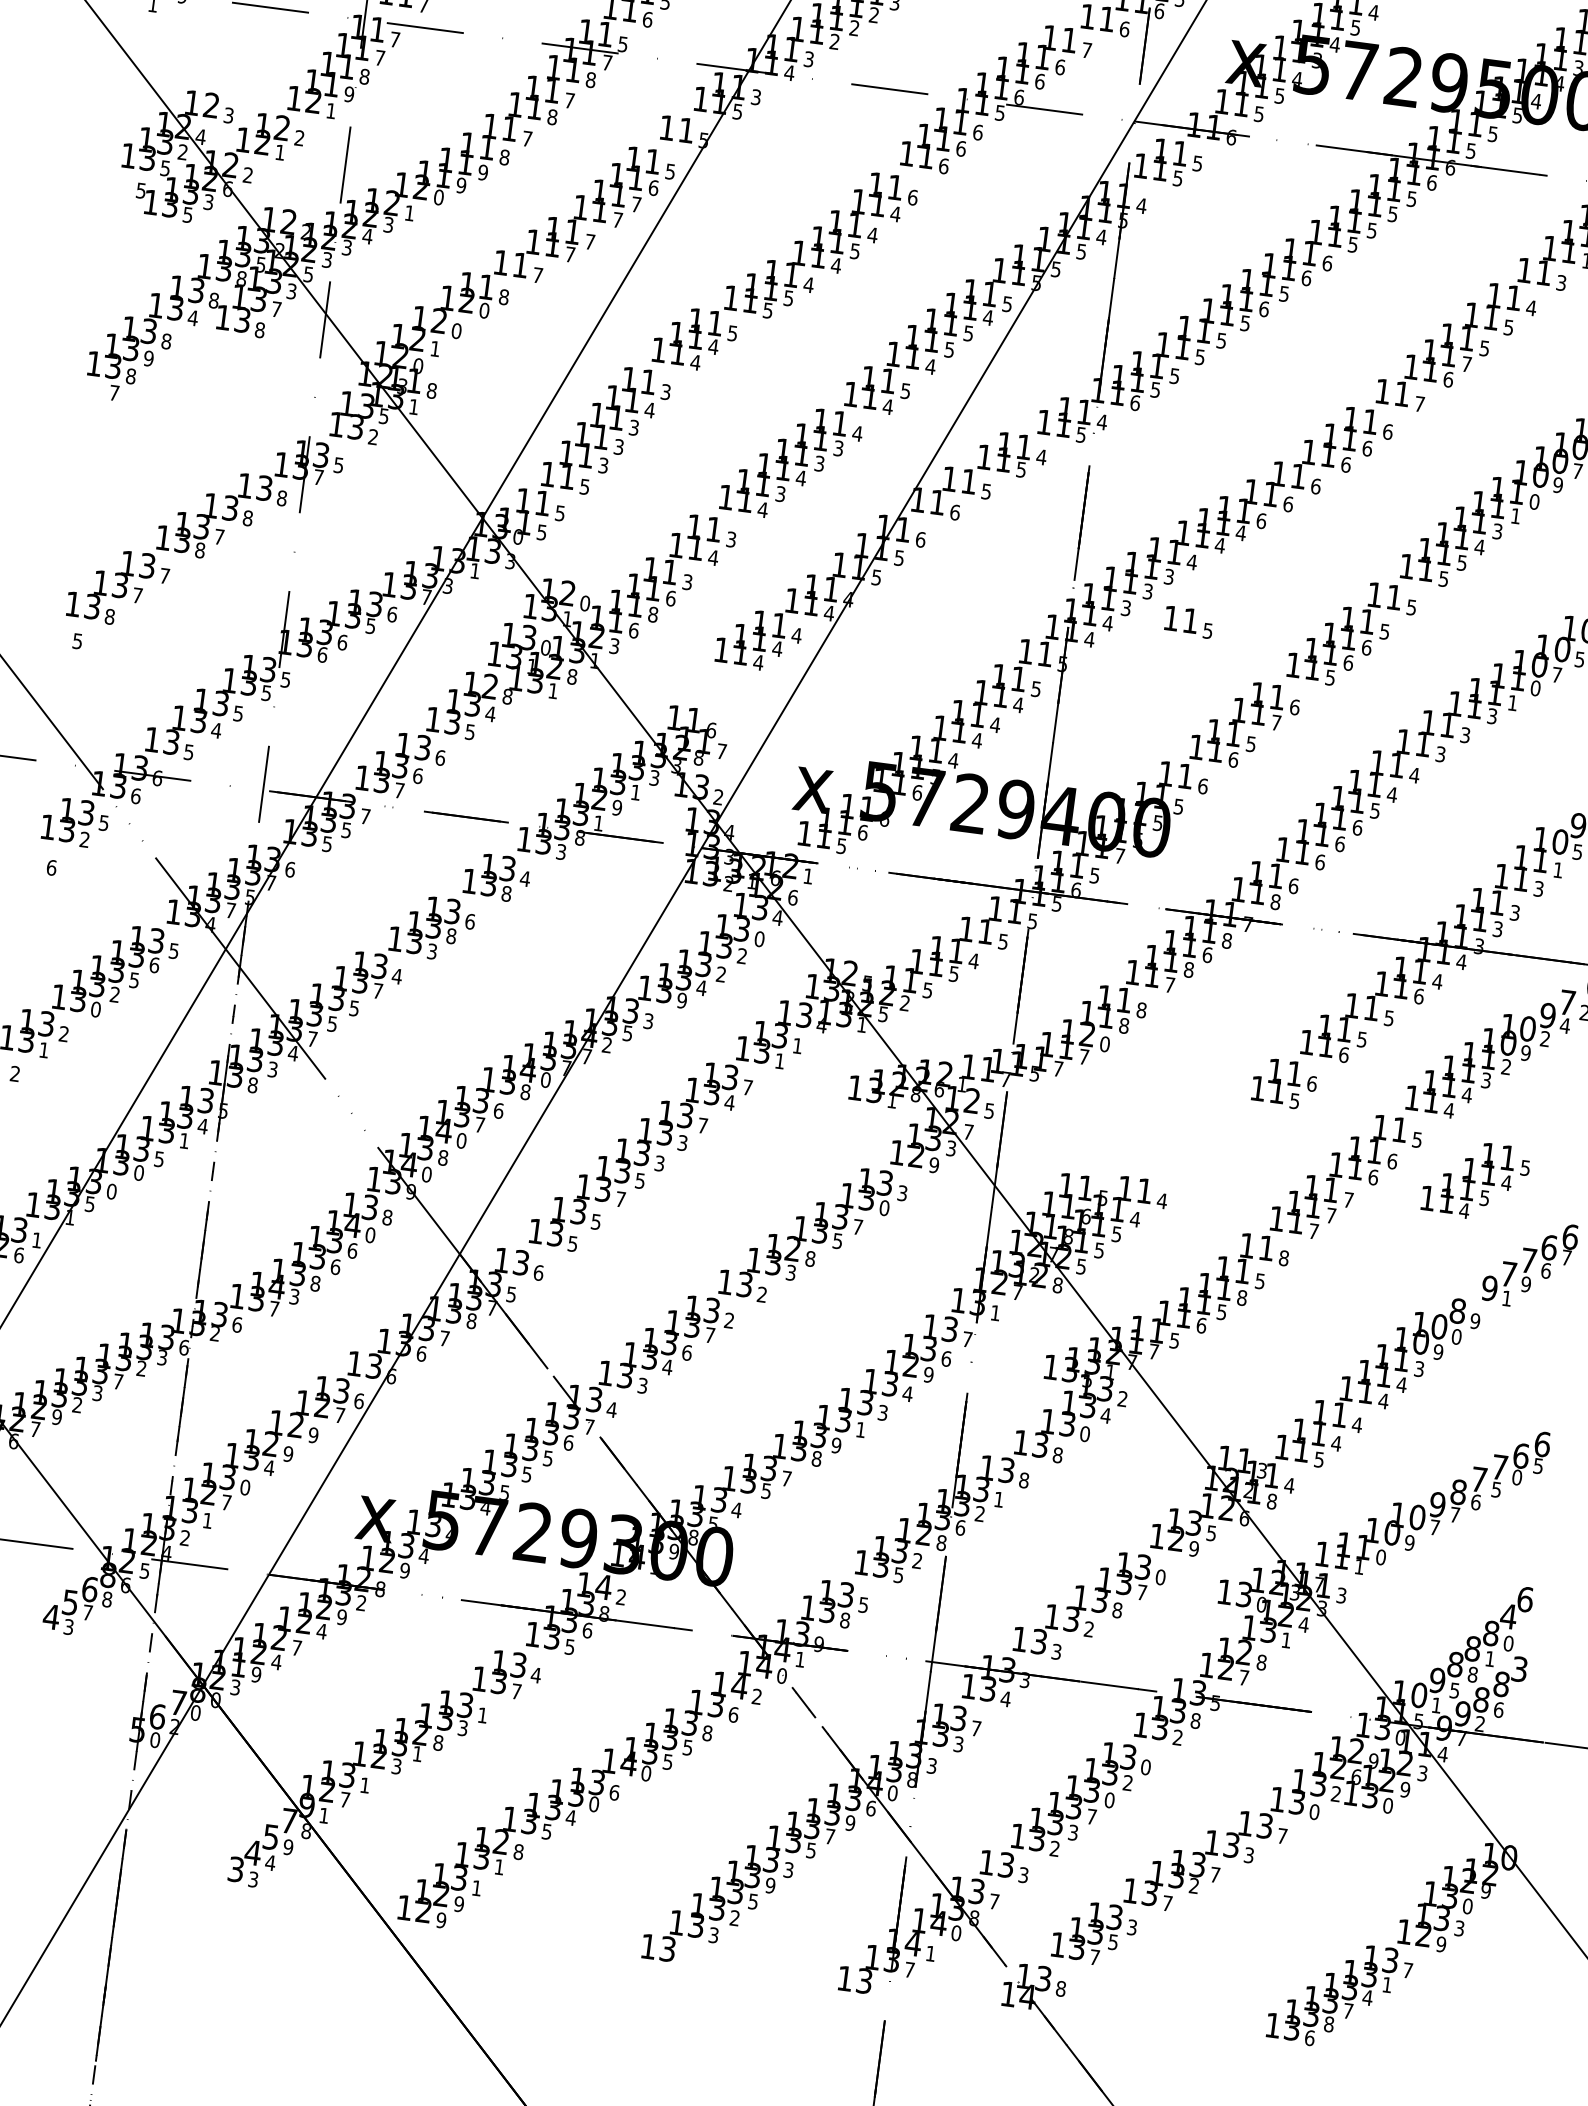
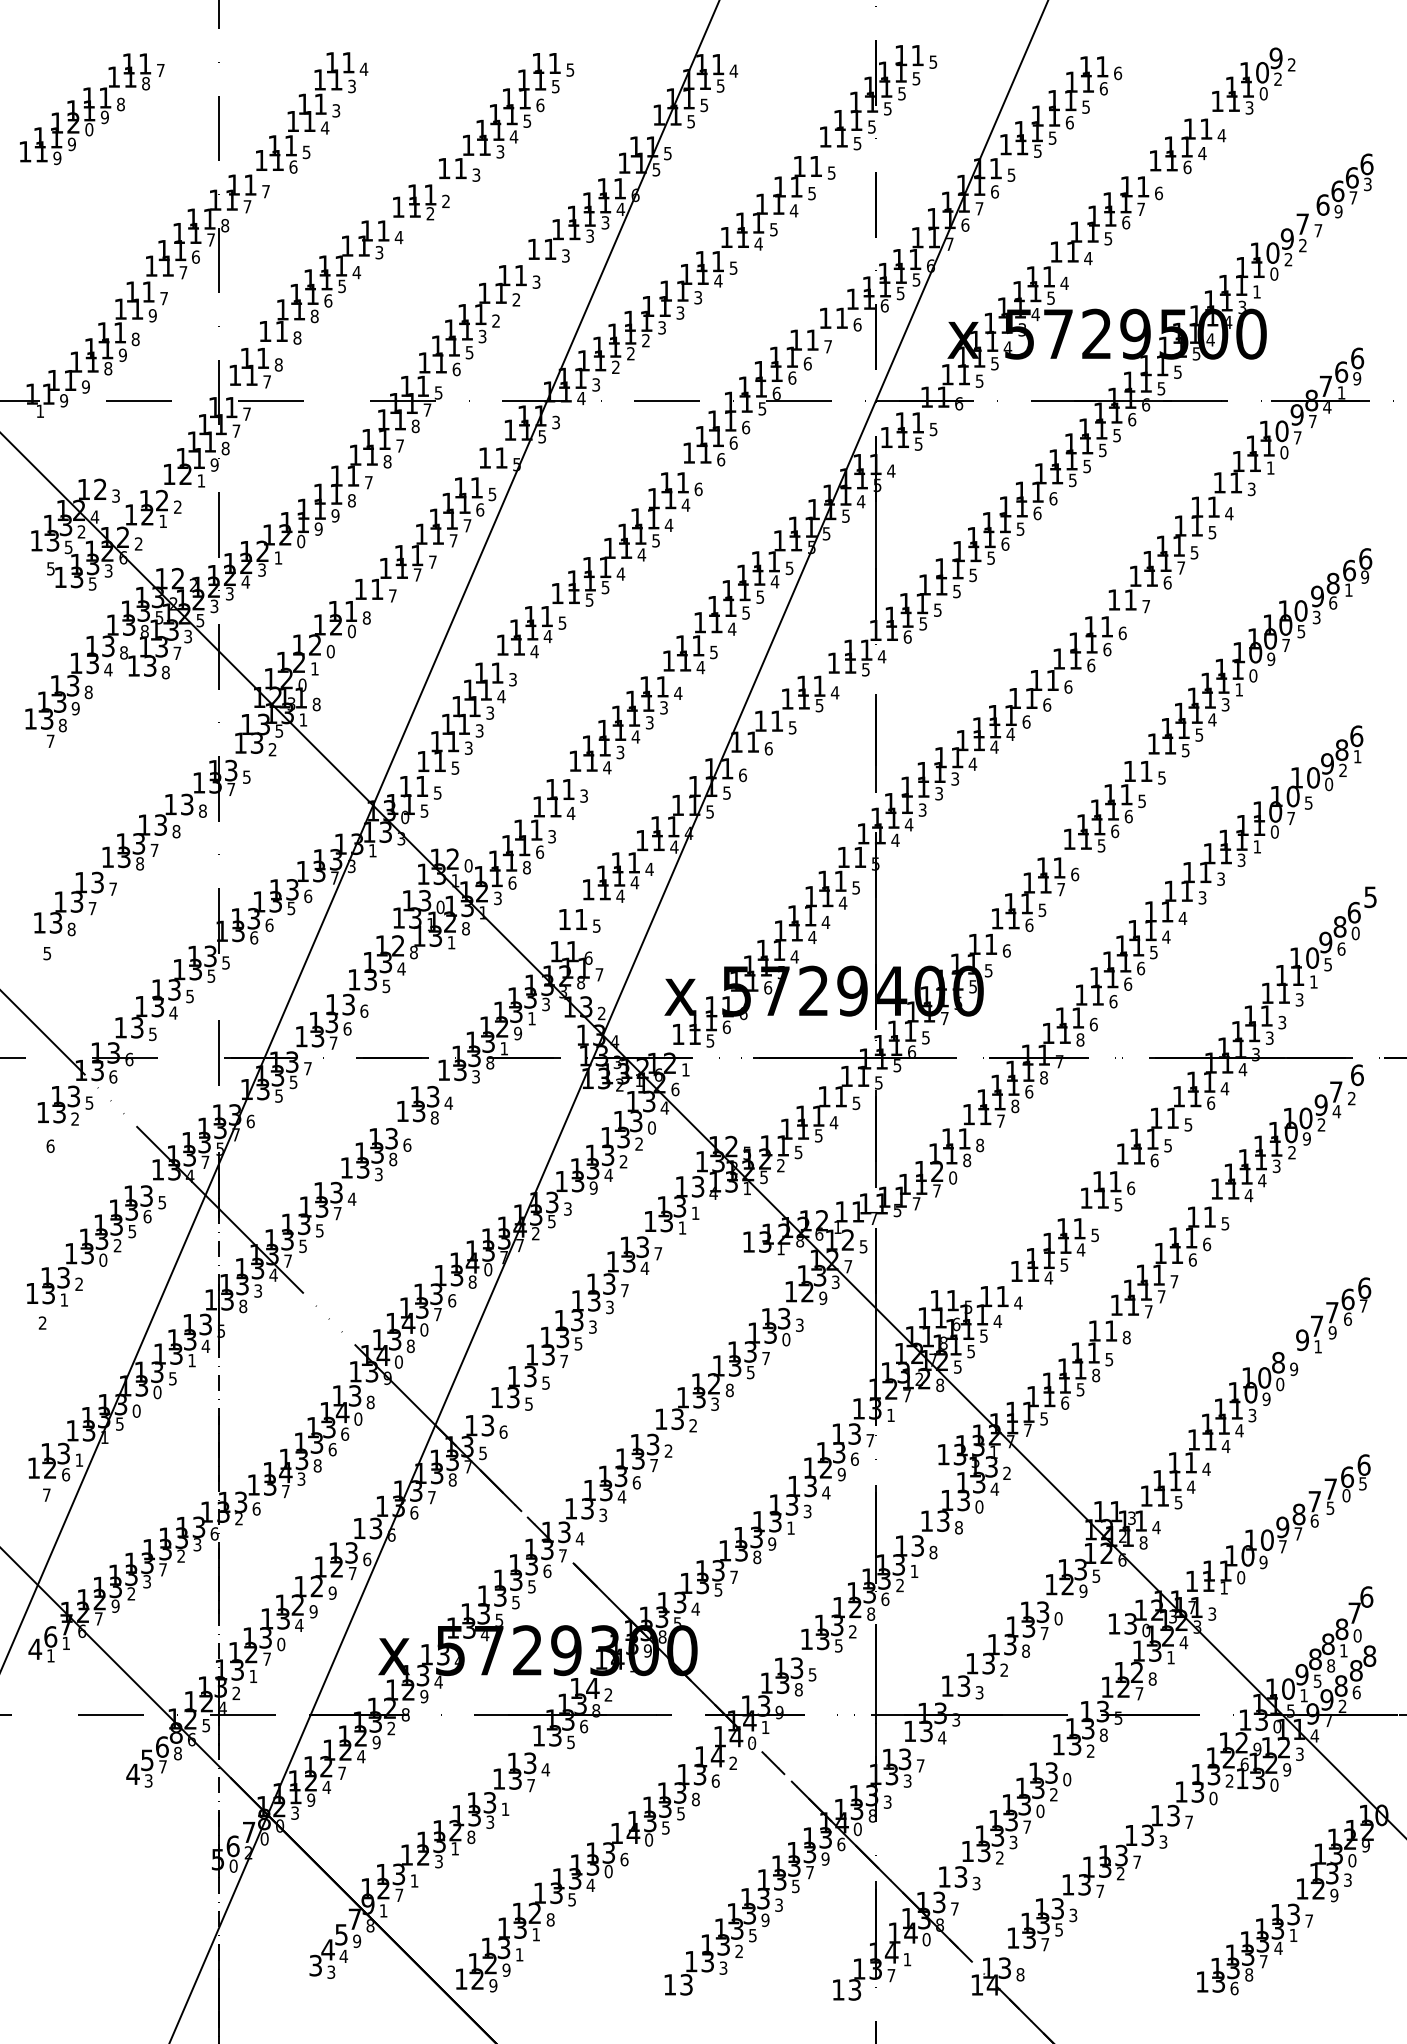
text: (1188, 621) -> (579, 920), moved
text: (1475, 1180) -> (1054, 1251), moved
text: (1508, 1615) -> (1354, 1612), 4 -> 7
text: (1519, 1668) -> (1369, 1655), 3 -> 8

